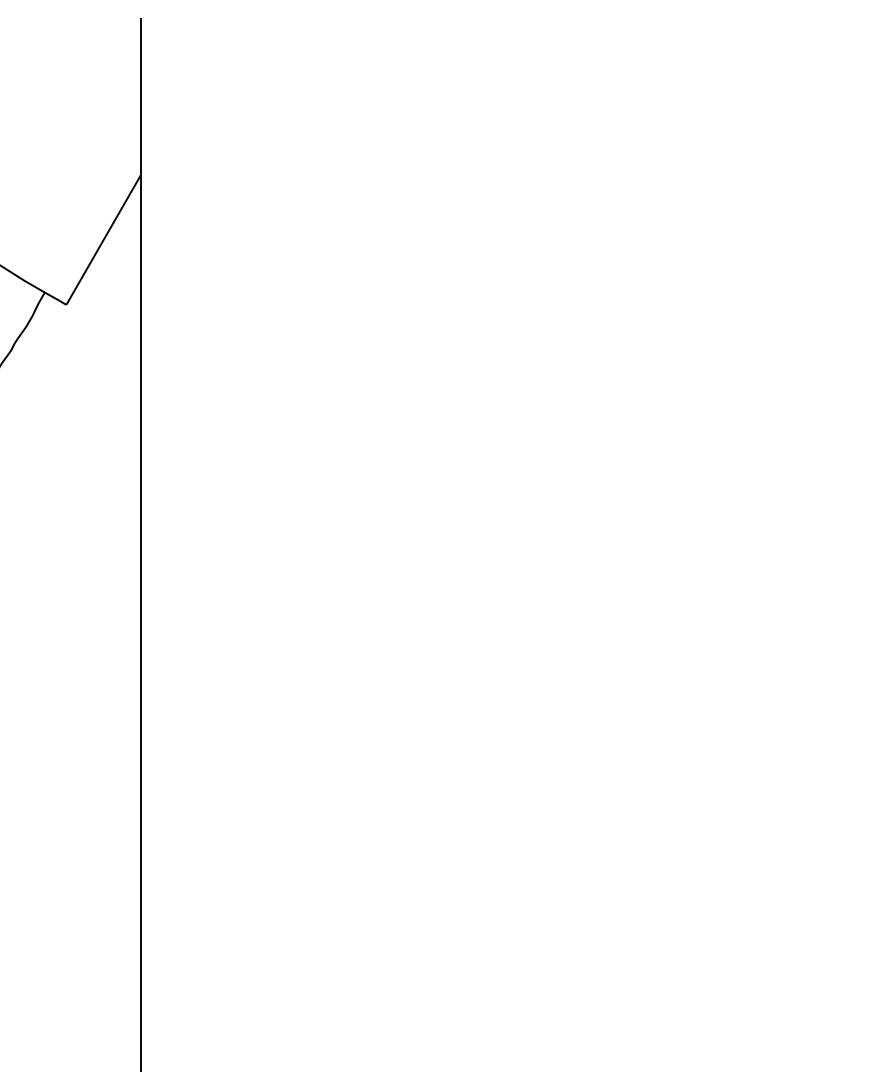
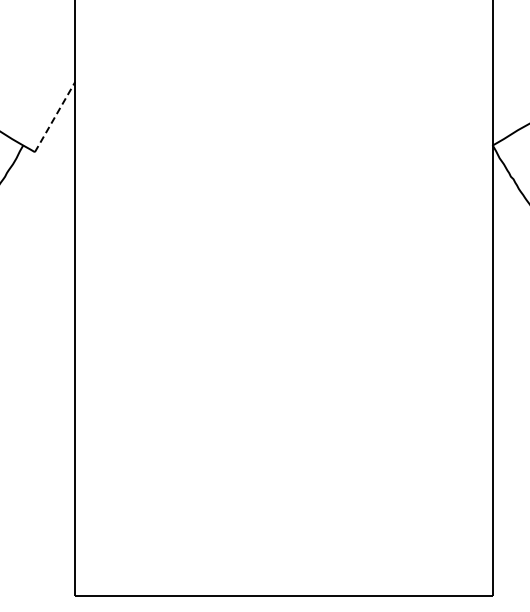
line: (104, 238) -> (55, 116), solid -> dashed

